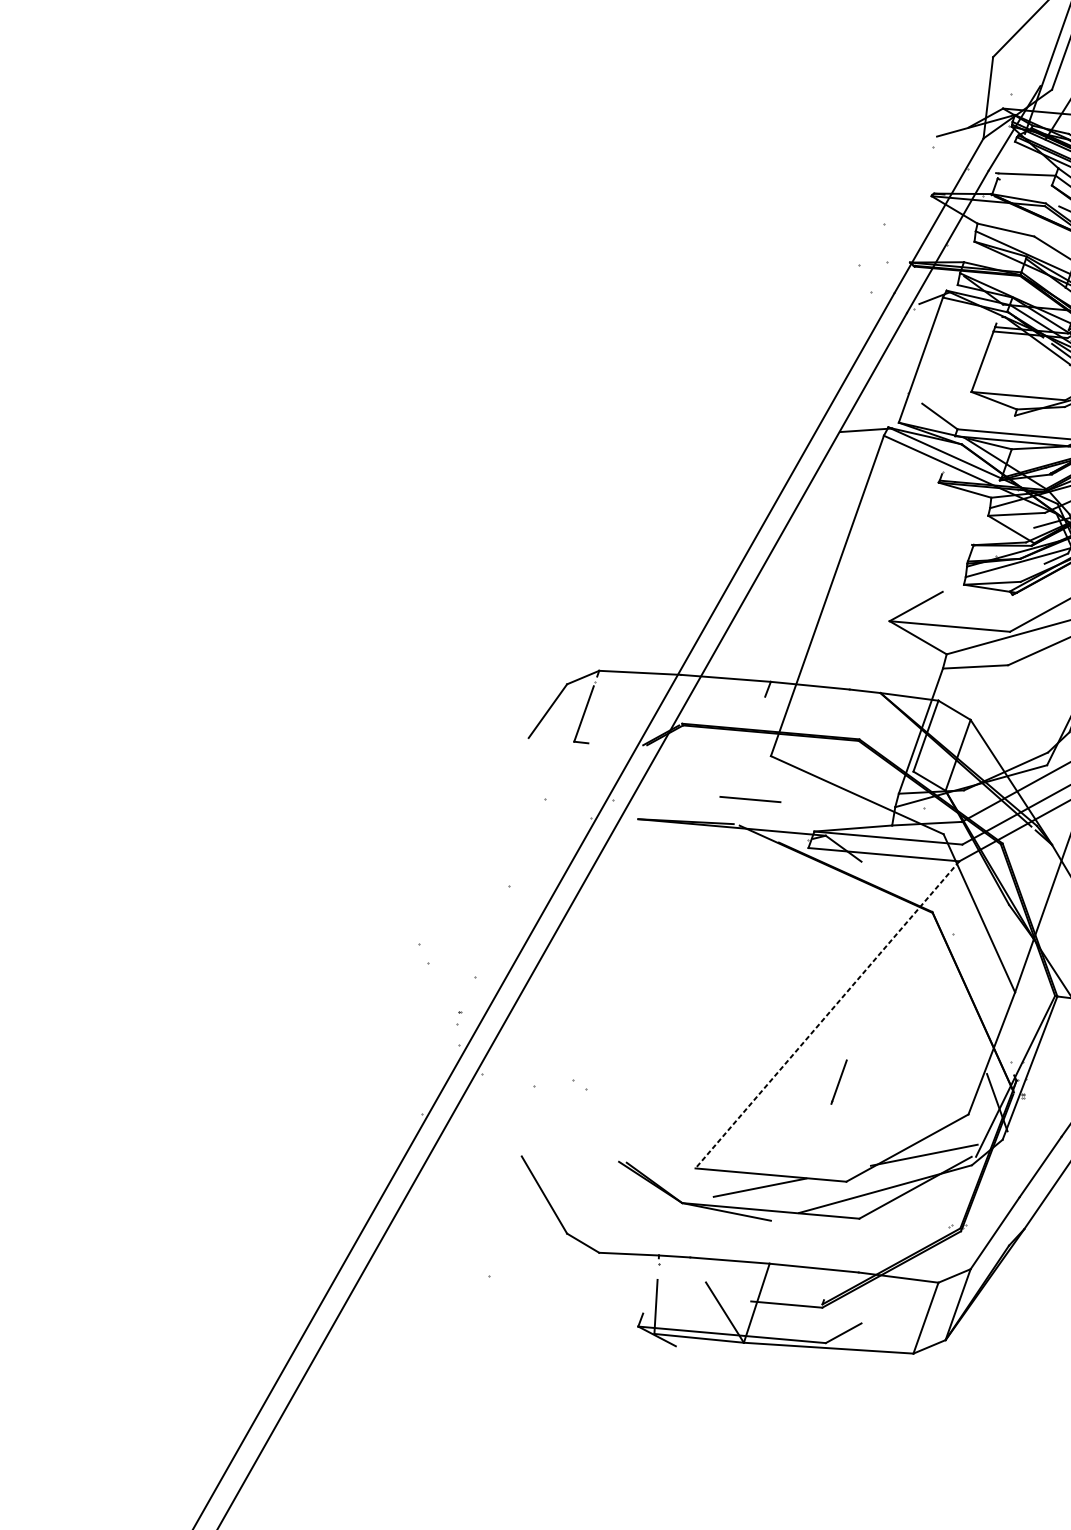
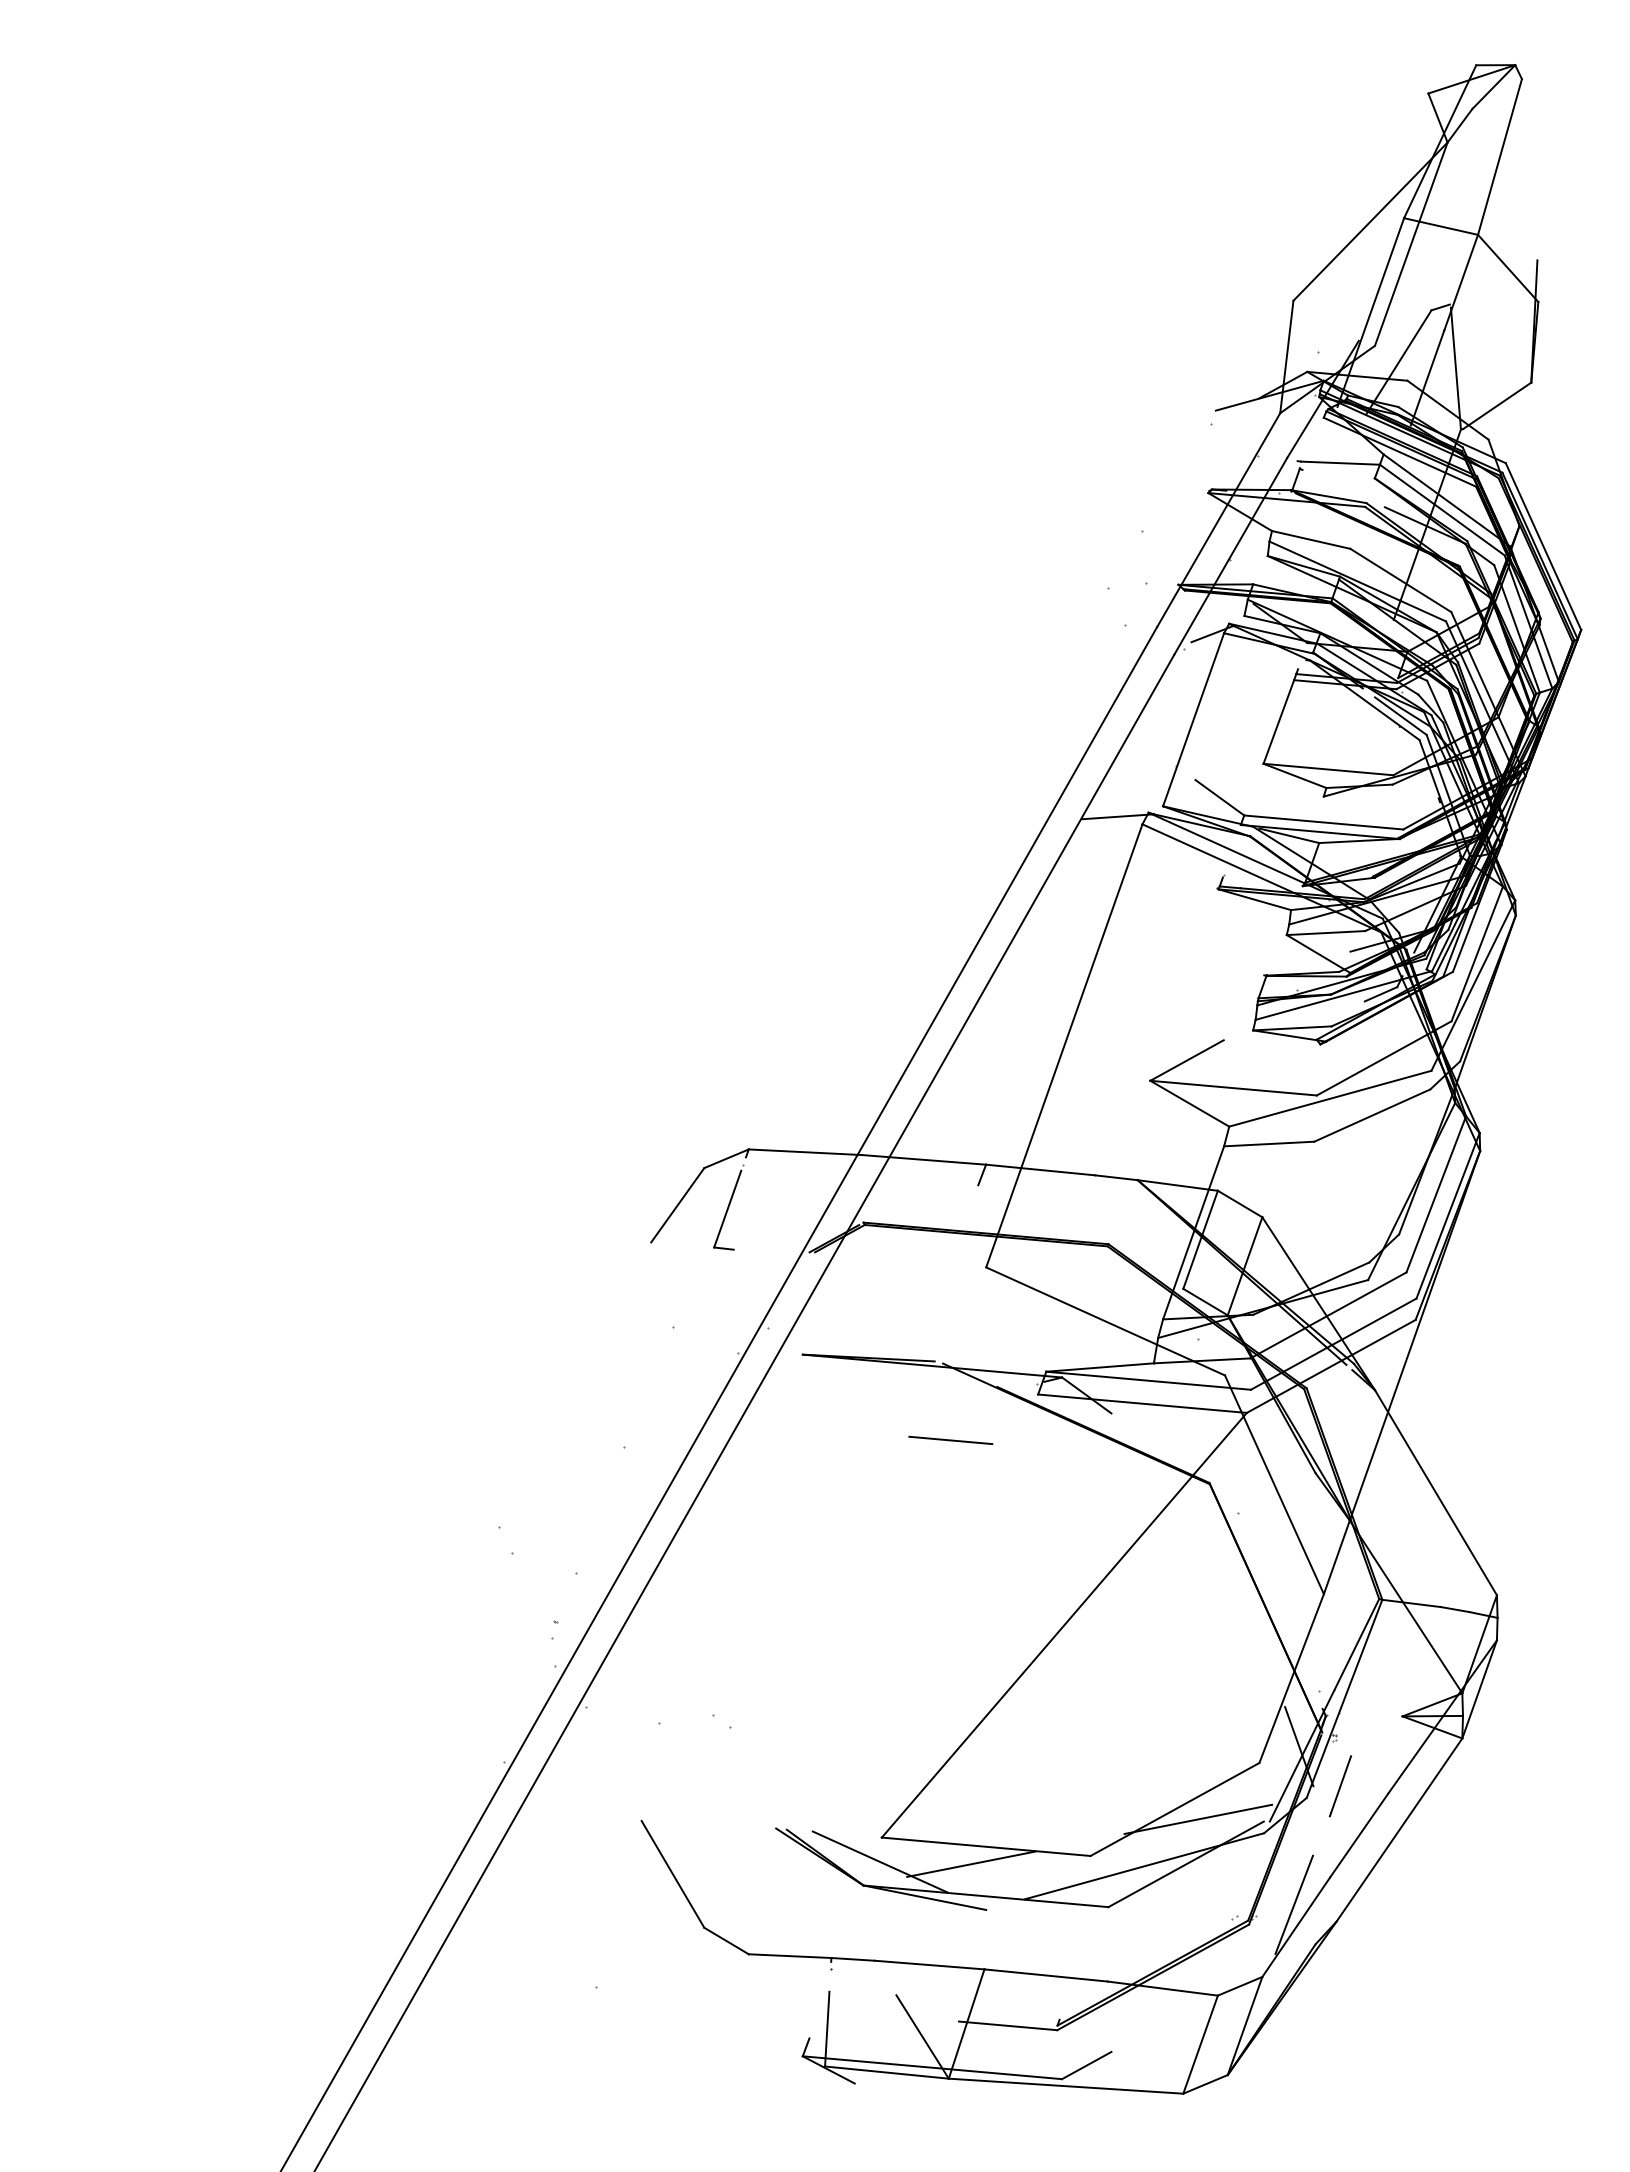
line: (750, 798) -> (950, 1439), moved
line: (827, 1015) -> (1064, 1625), dashed -> solid
line: (838, 1082) -> (1339, 1786), moved
line: (693, 1185) -> (879, 1861), added
line: (993, 1216) -> (1294, 1904), added

